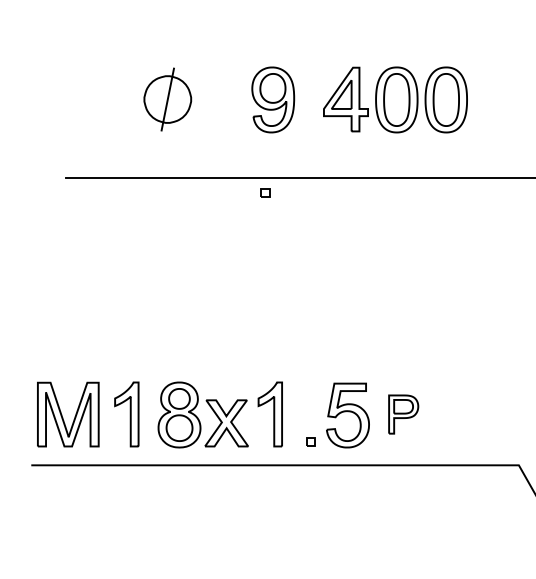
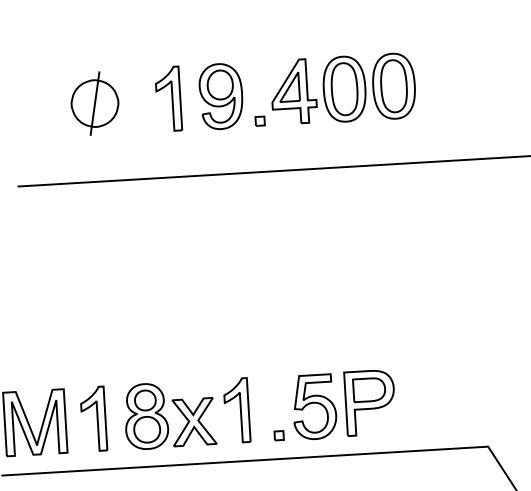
part: (167, 99) -> (94, 103), moved
part: (220, 99) -> (168, 99), added
part: (265, 192) -> (260, 120), moved
part: (403, 414) -> (369, 402), size x1.67

